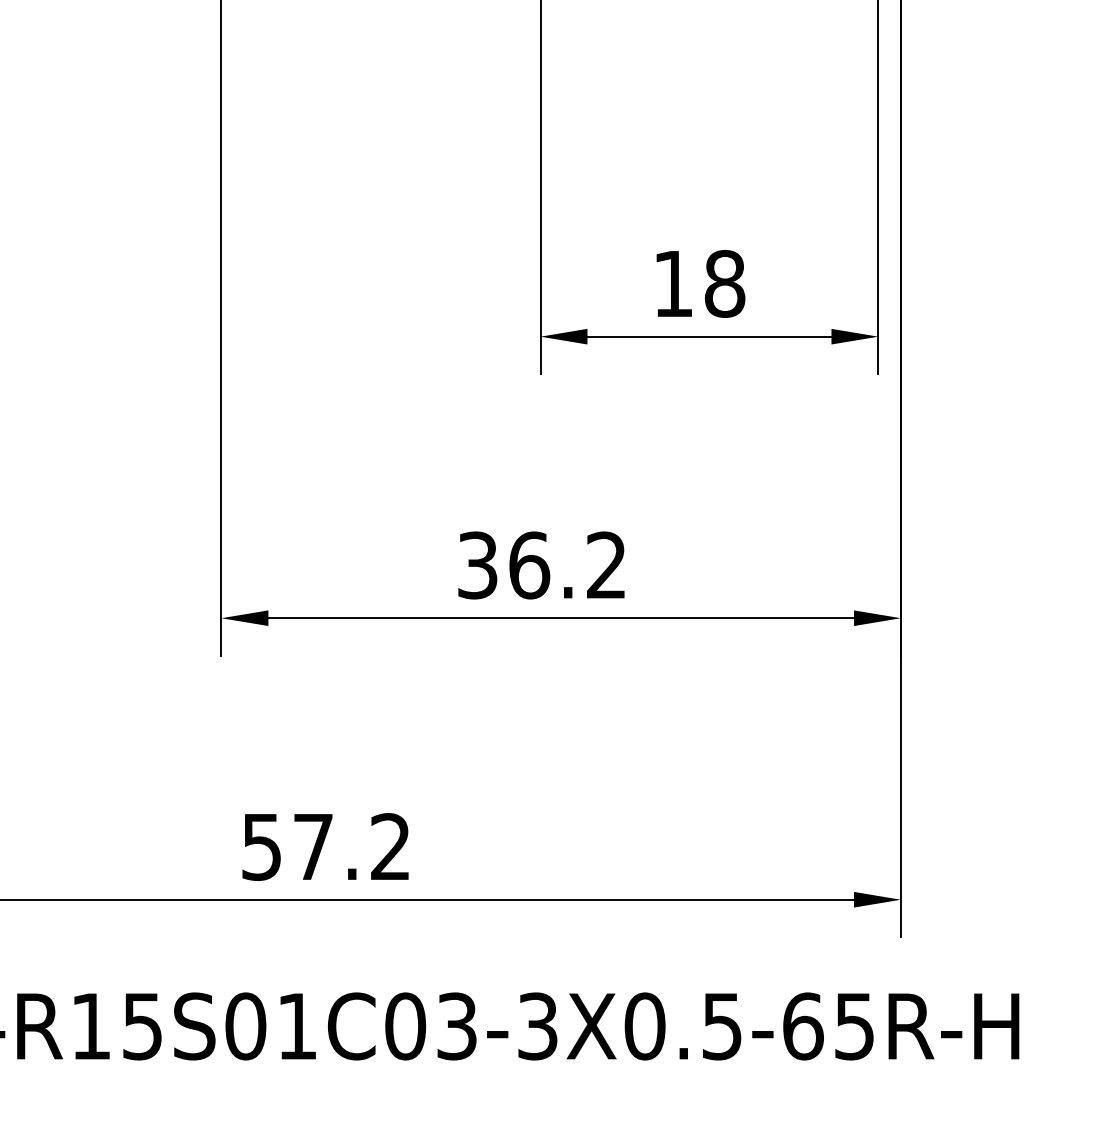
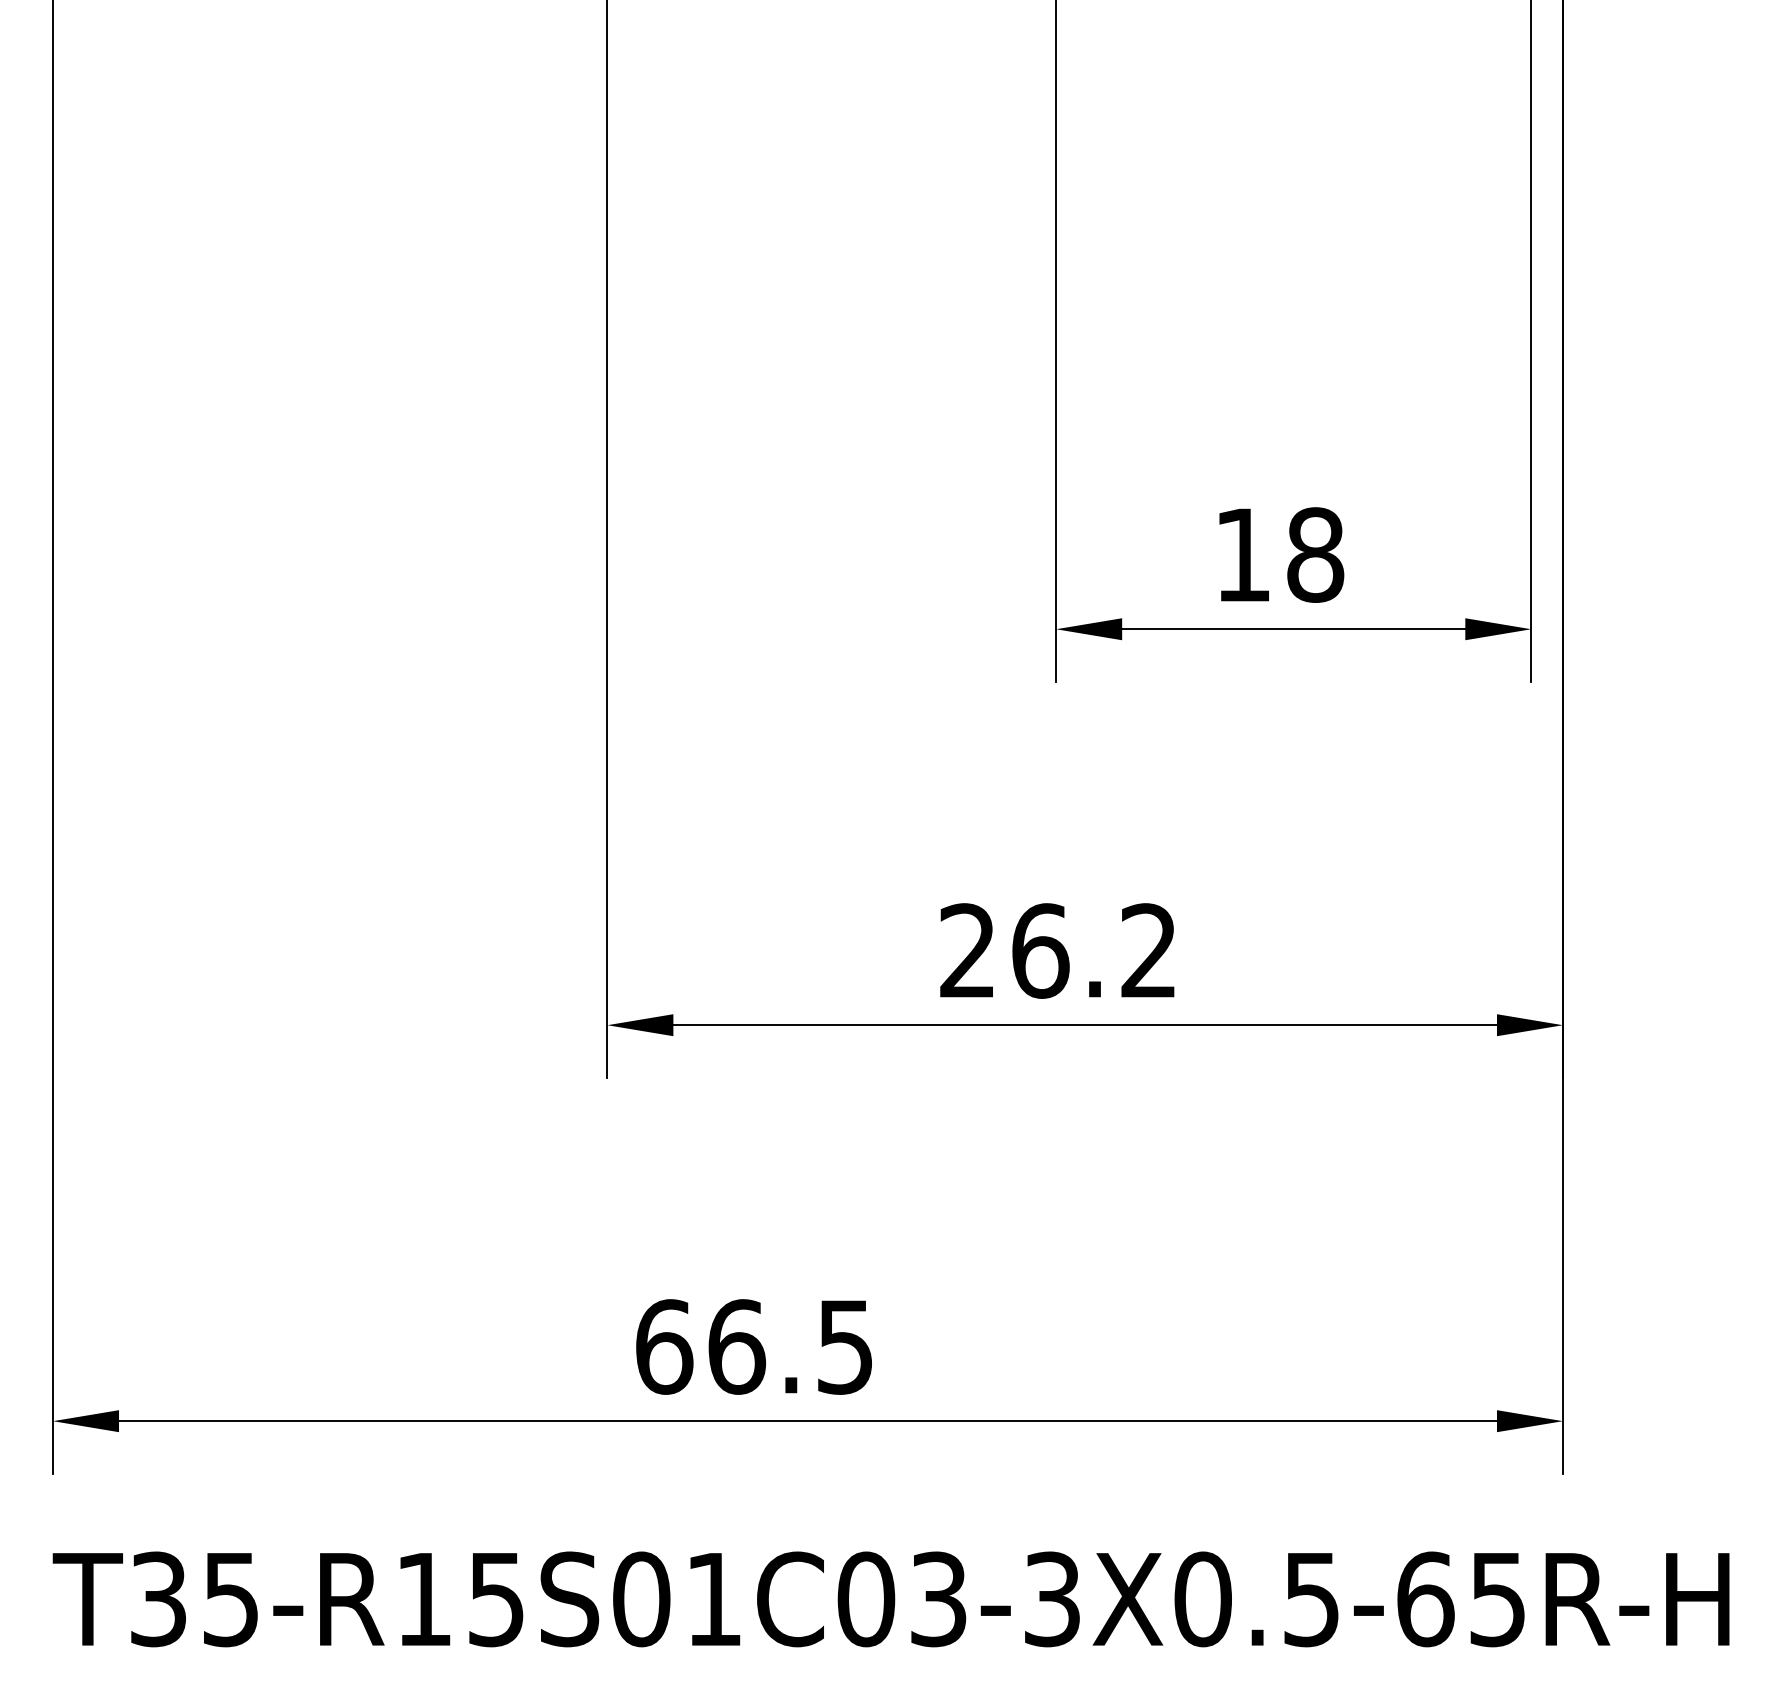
text: (477, 565) -> (967, 950), 36.2 -> 26.2
text: (325, 846) -> (753, 1346), 57.2 -> 66.5

